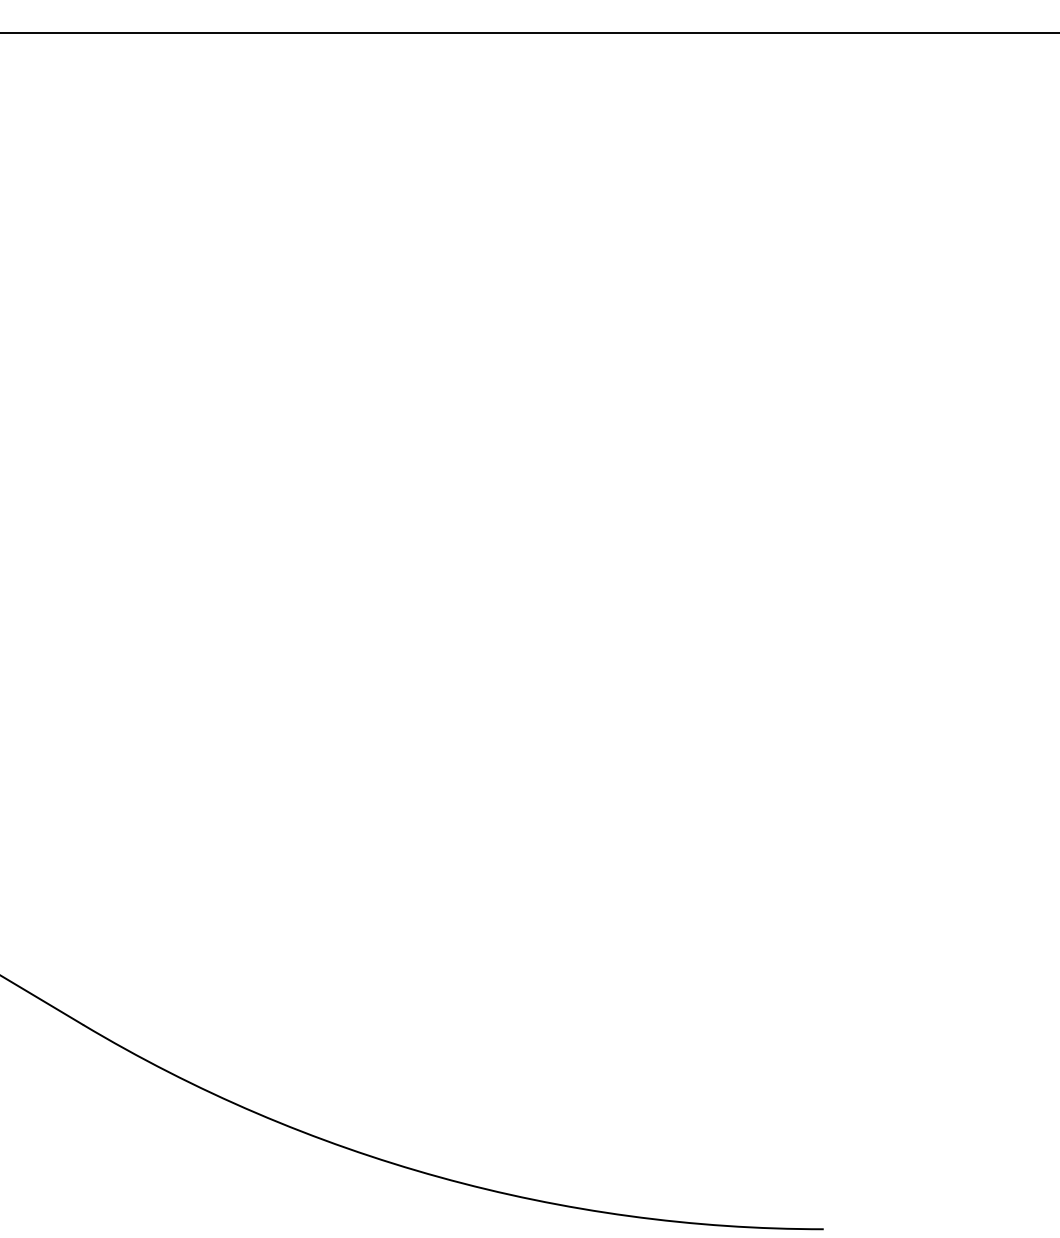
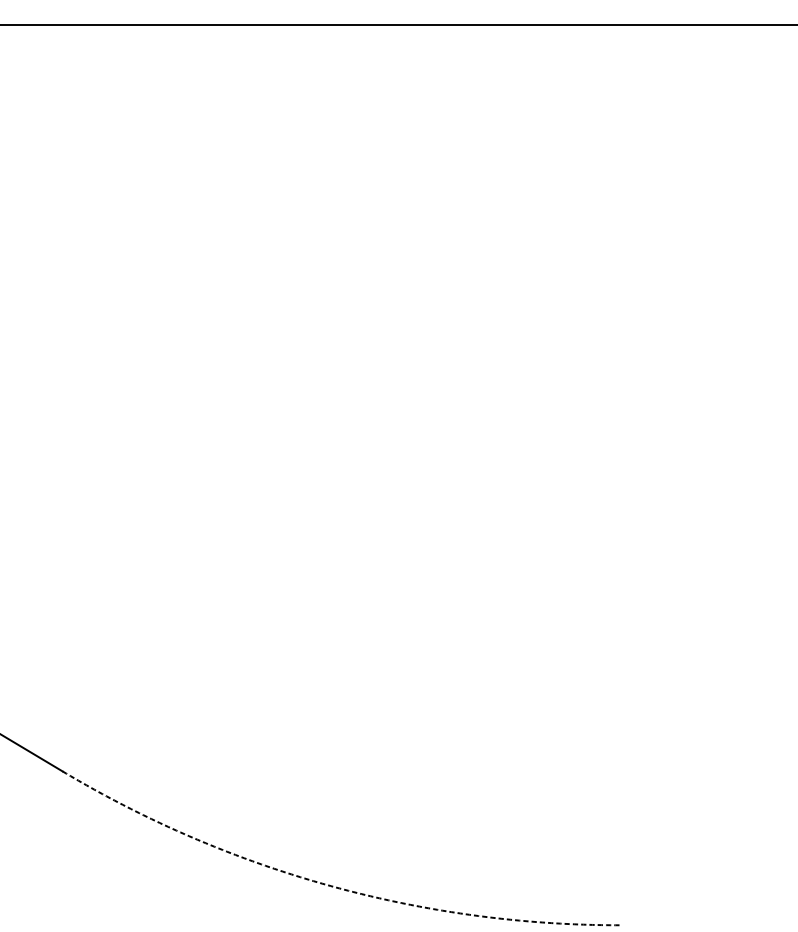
arc: (439, 1177) -> (330, 886), solid -> dashed

